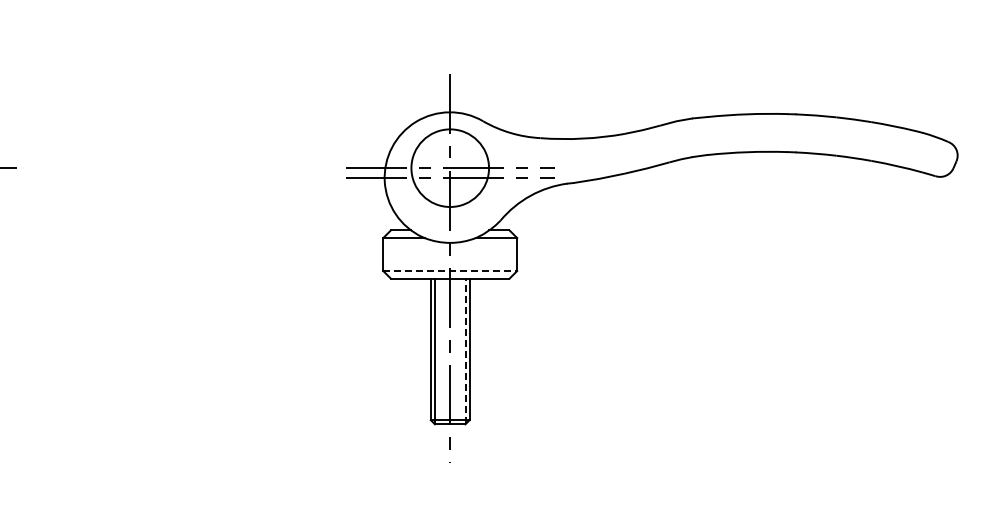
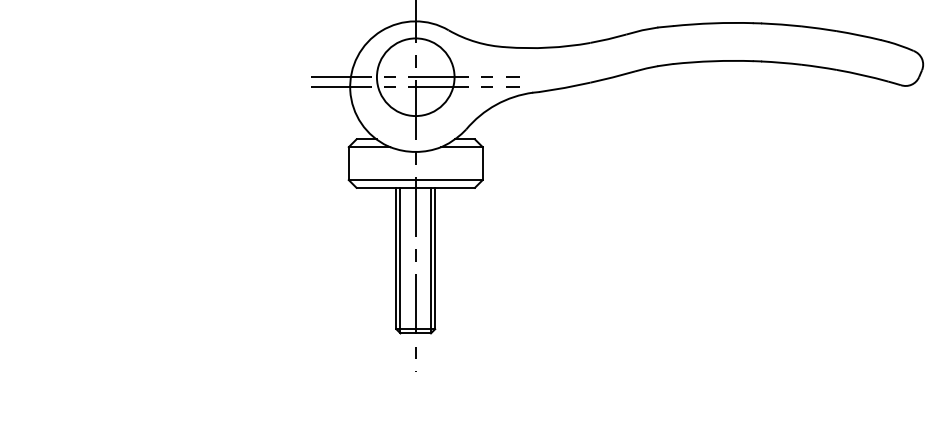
line: (450, 271) -> (416, 180), dashed -> solid
line: (465, 351) -> (431, 260), dashed -> solid

